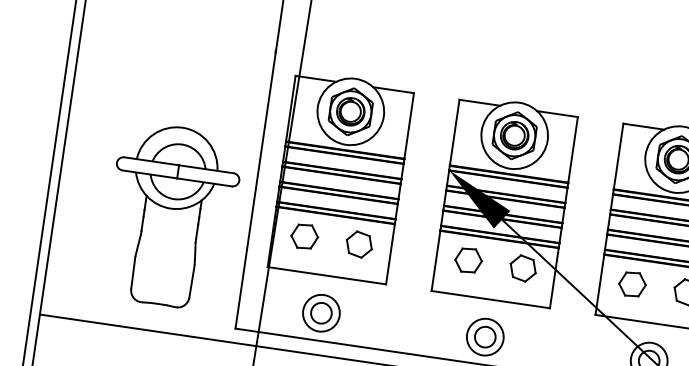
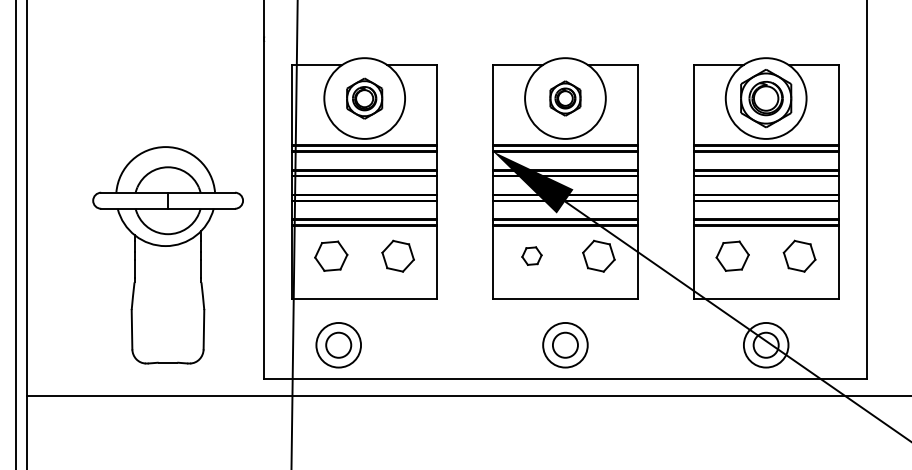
part: (350, 111) -> (364, 98), size x0.7
part: (514, 135) -> (565, 98), size x0.6
part: (468, 259) -> (531, 255), size x0.6
part: (321, 313) -> (338, 345), moved

